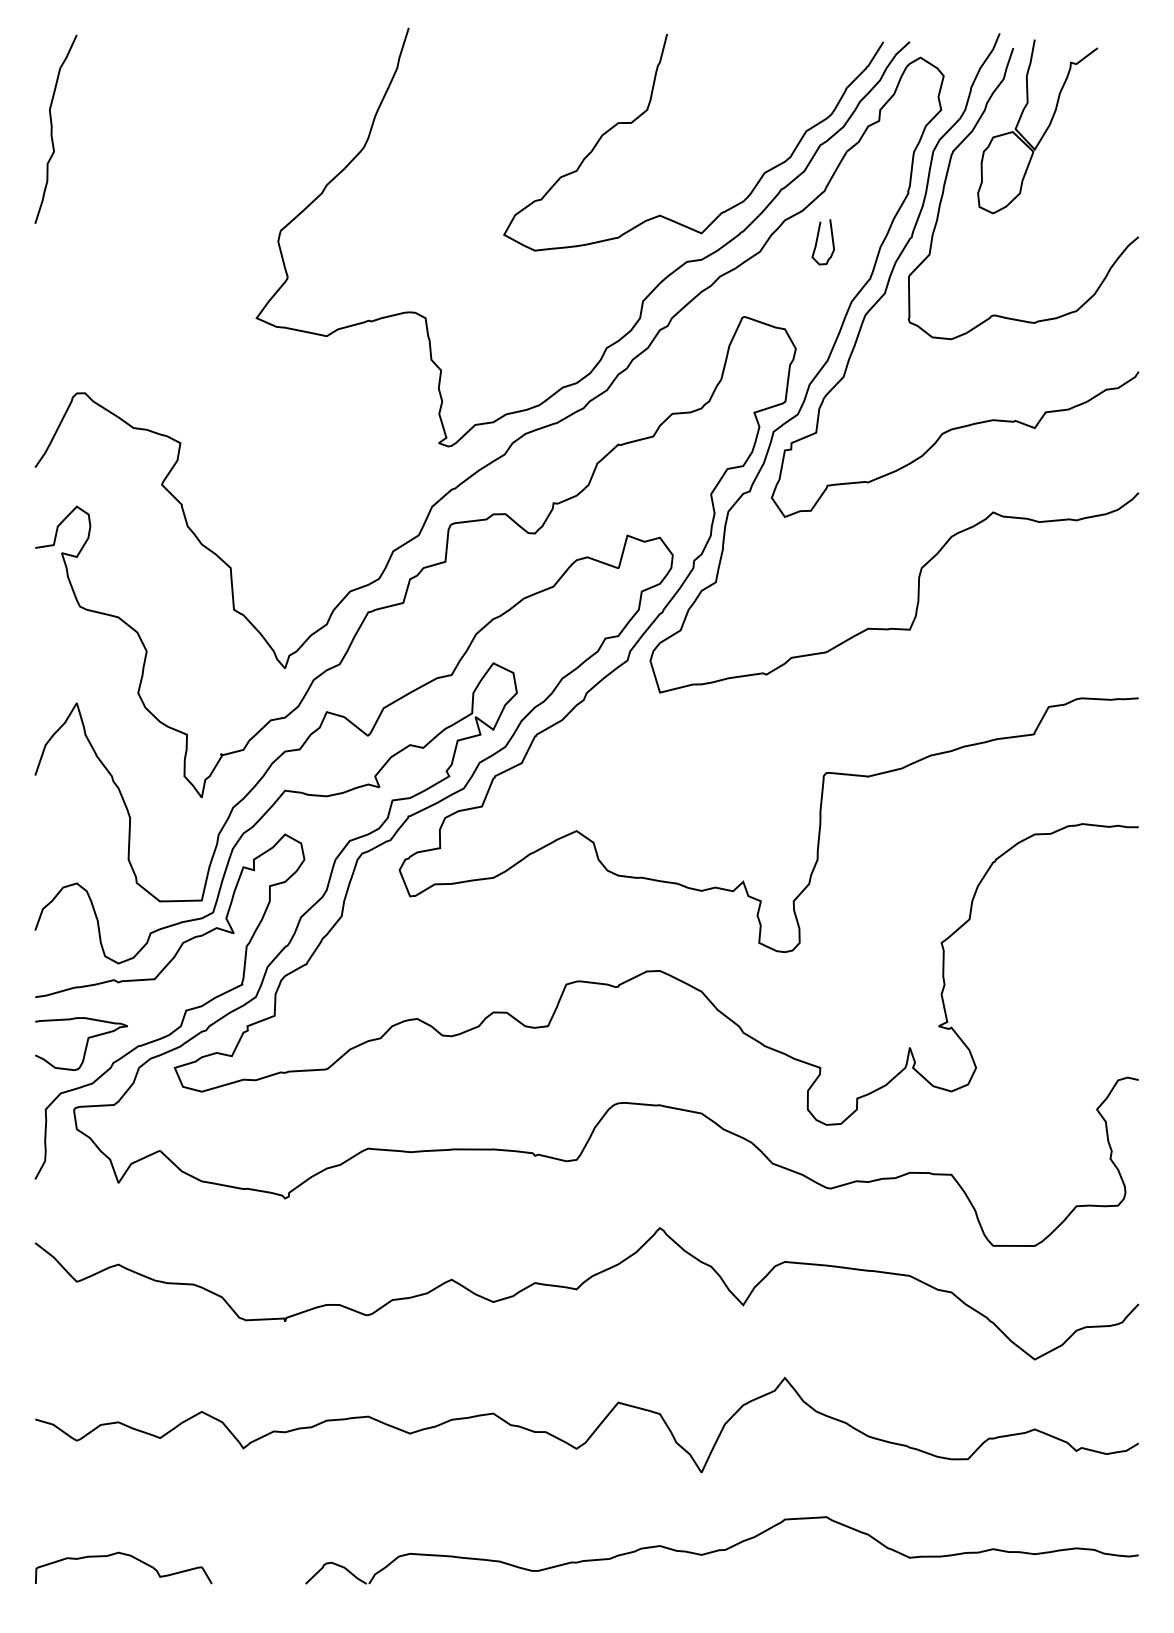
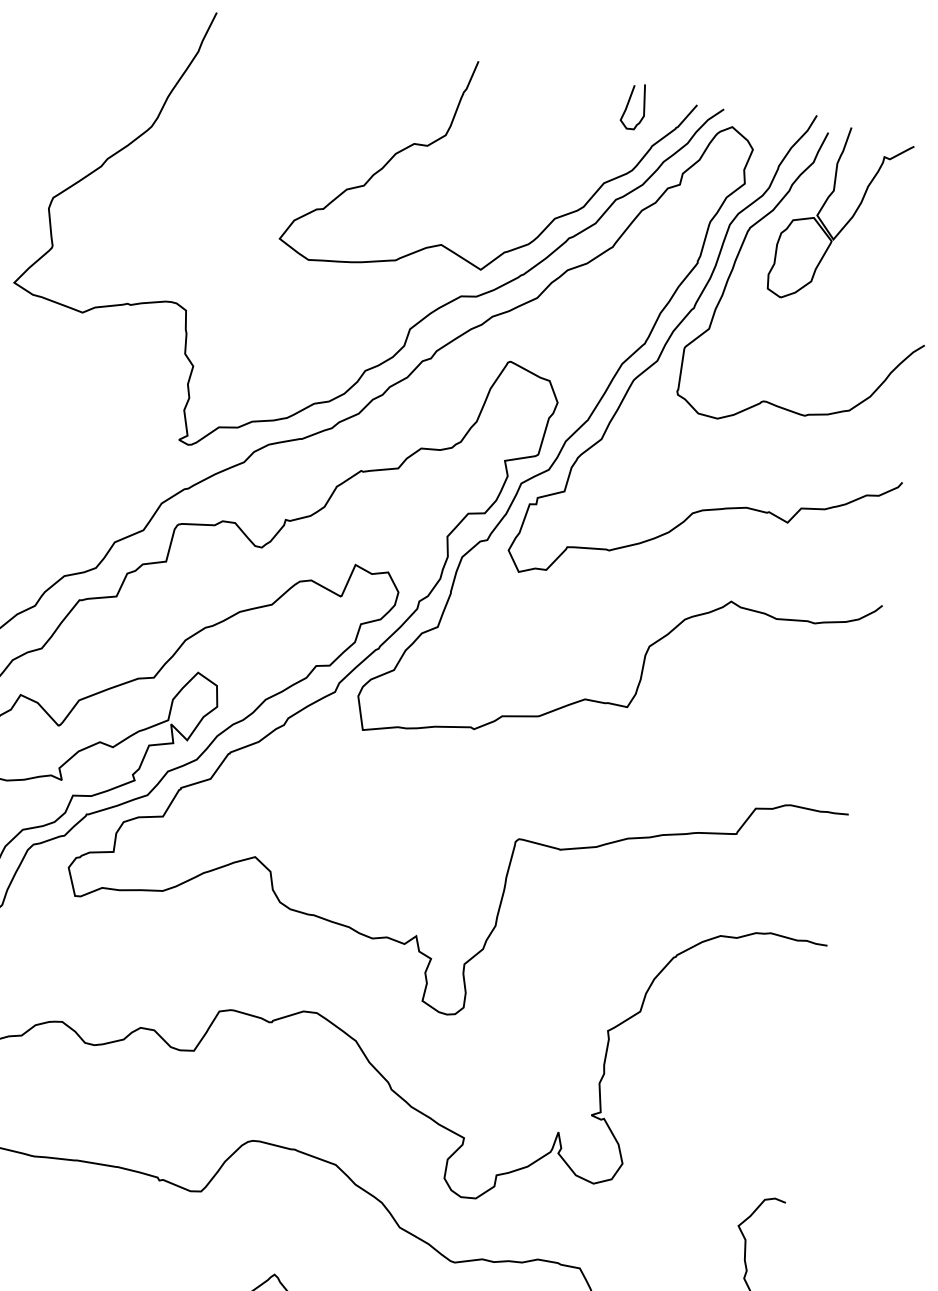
curve: (817, 242) -> (628, 105), moved

